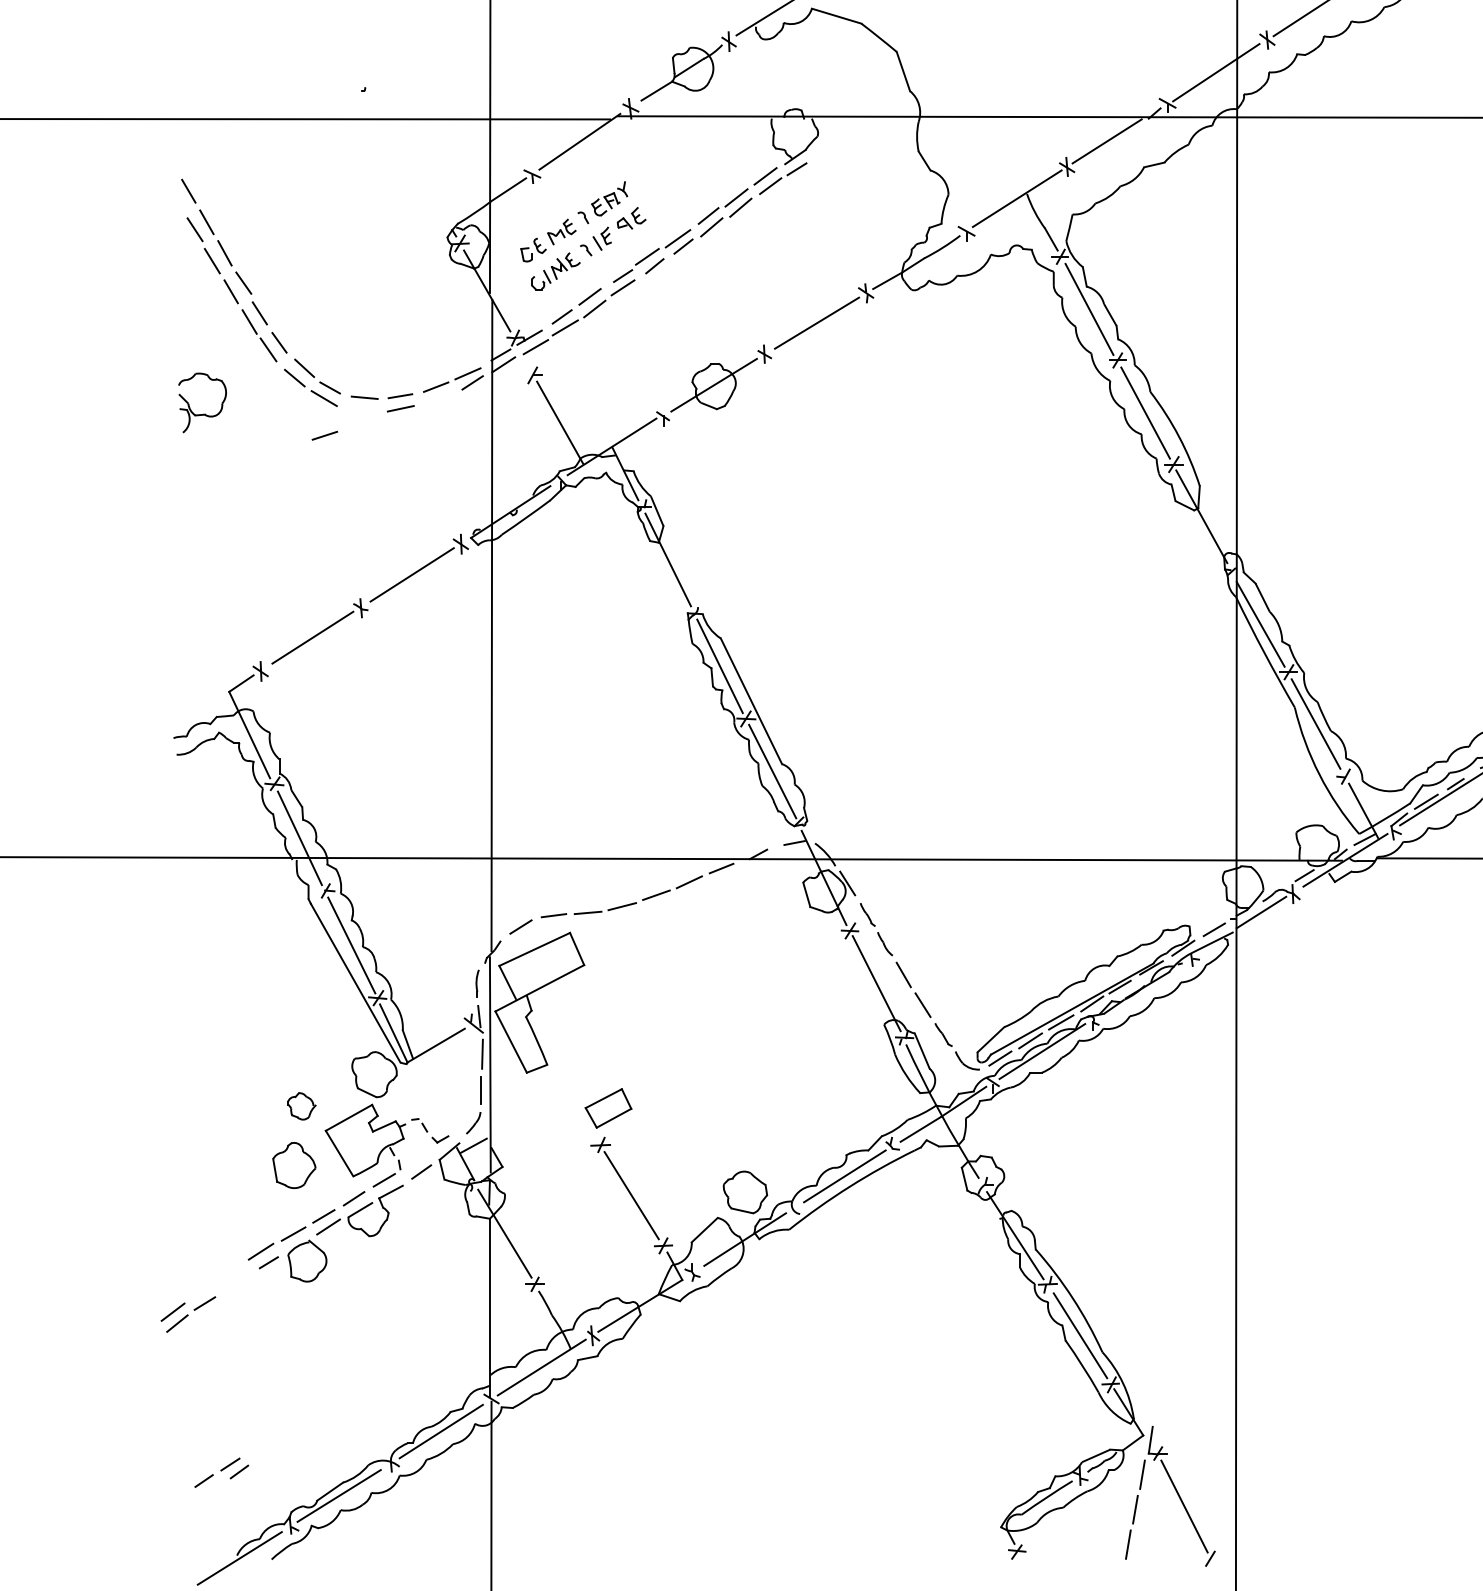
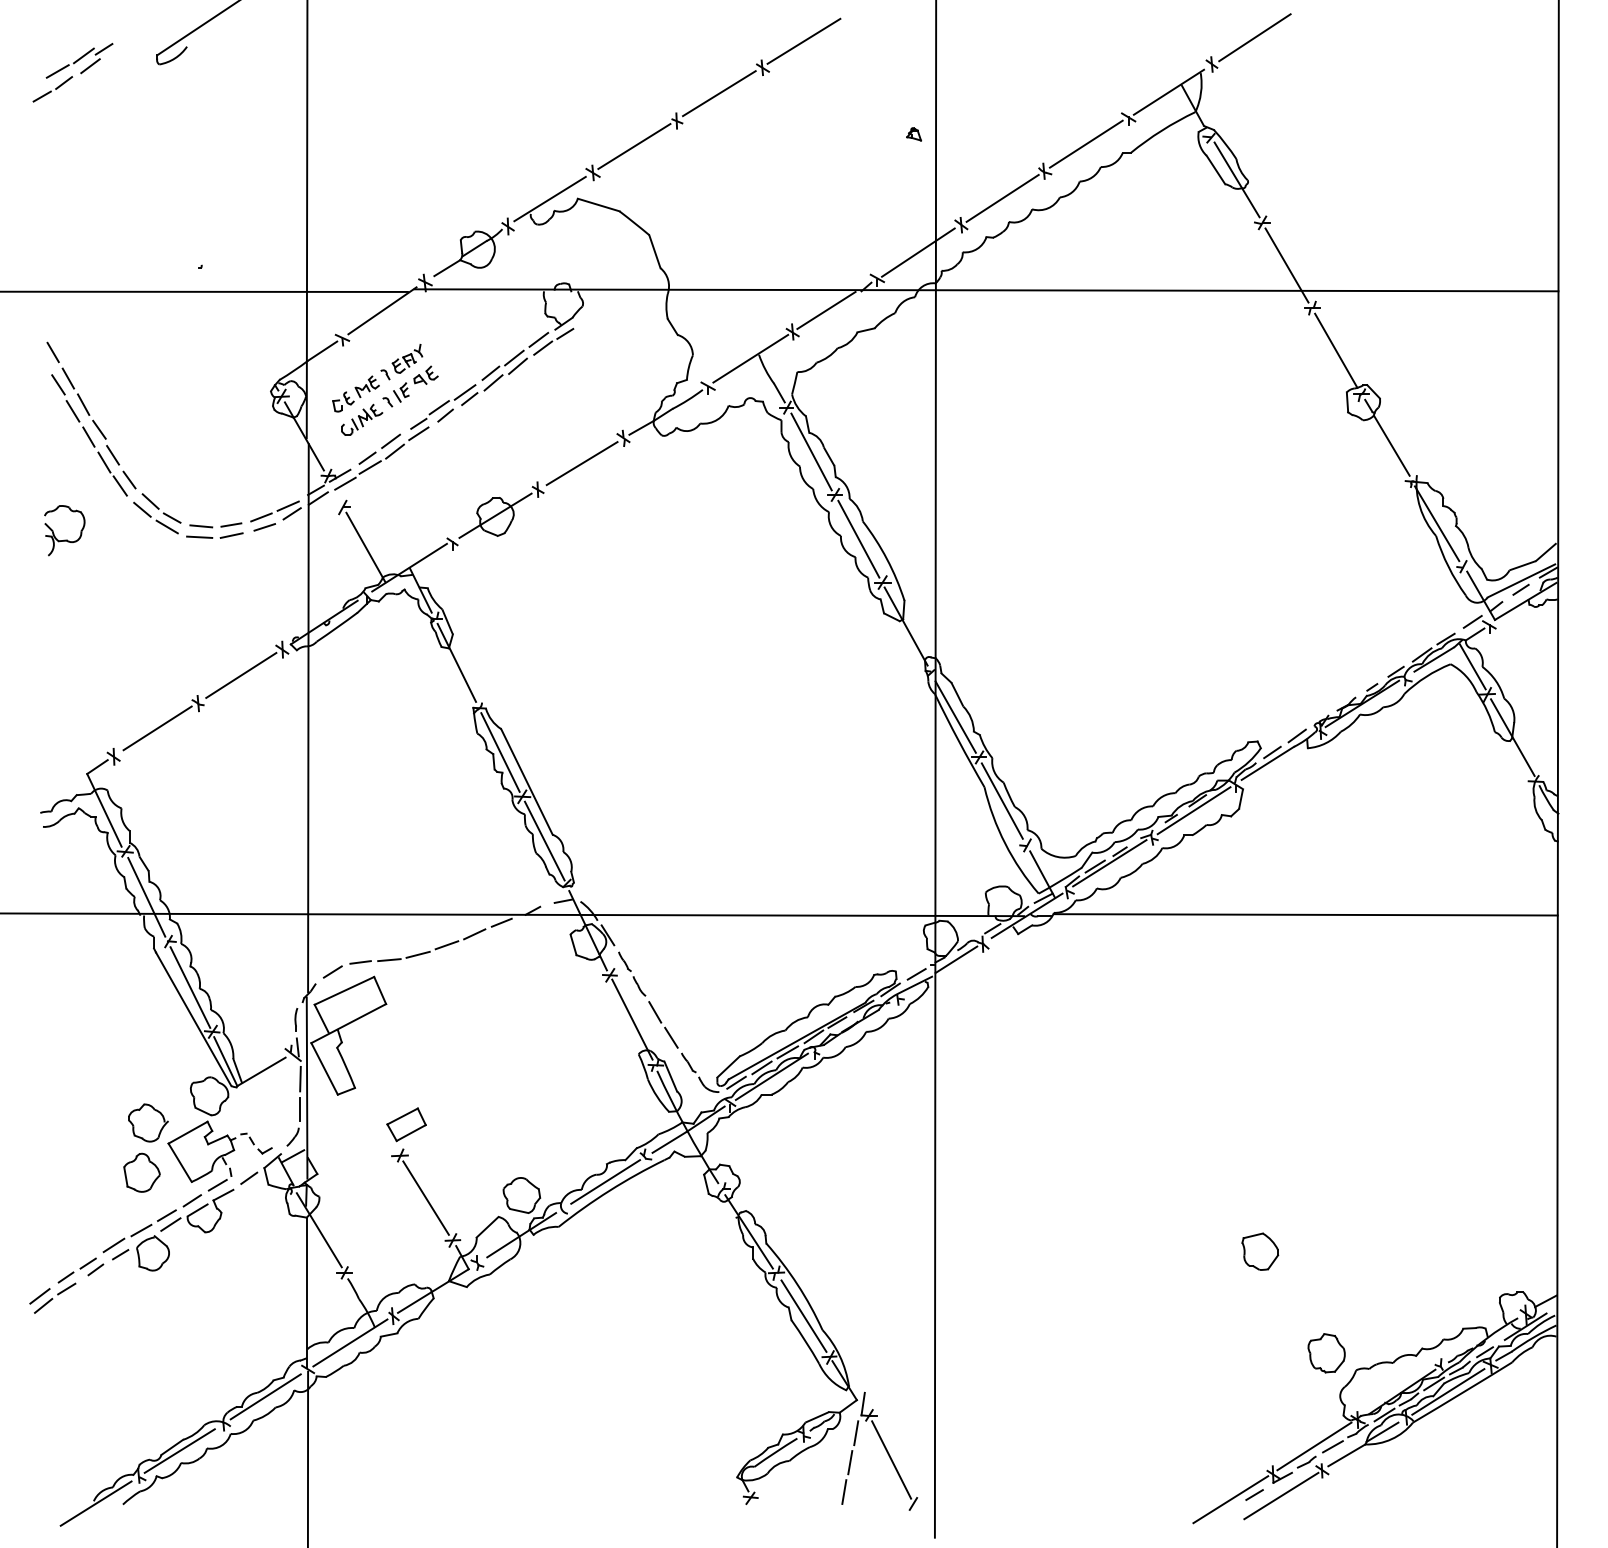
line: (362, 409) -> (199, 536), added
line: (324, 435) -> (264, 527), moved
part: (302, 1105) -> (148, 1122), size x1.67
part: (221, 1472) -> (80, 1270), moved

